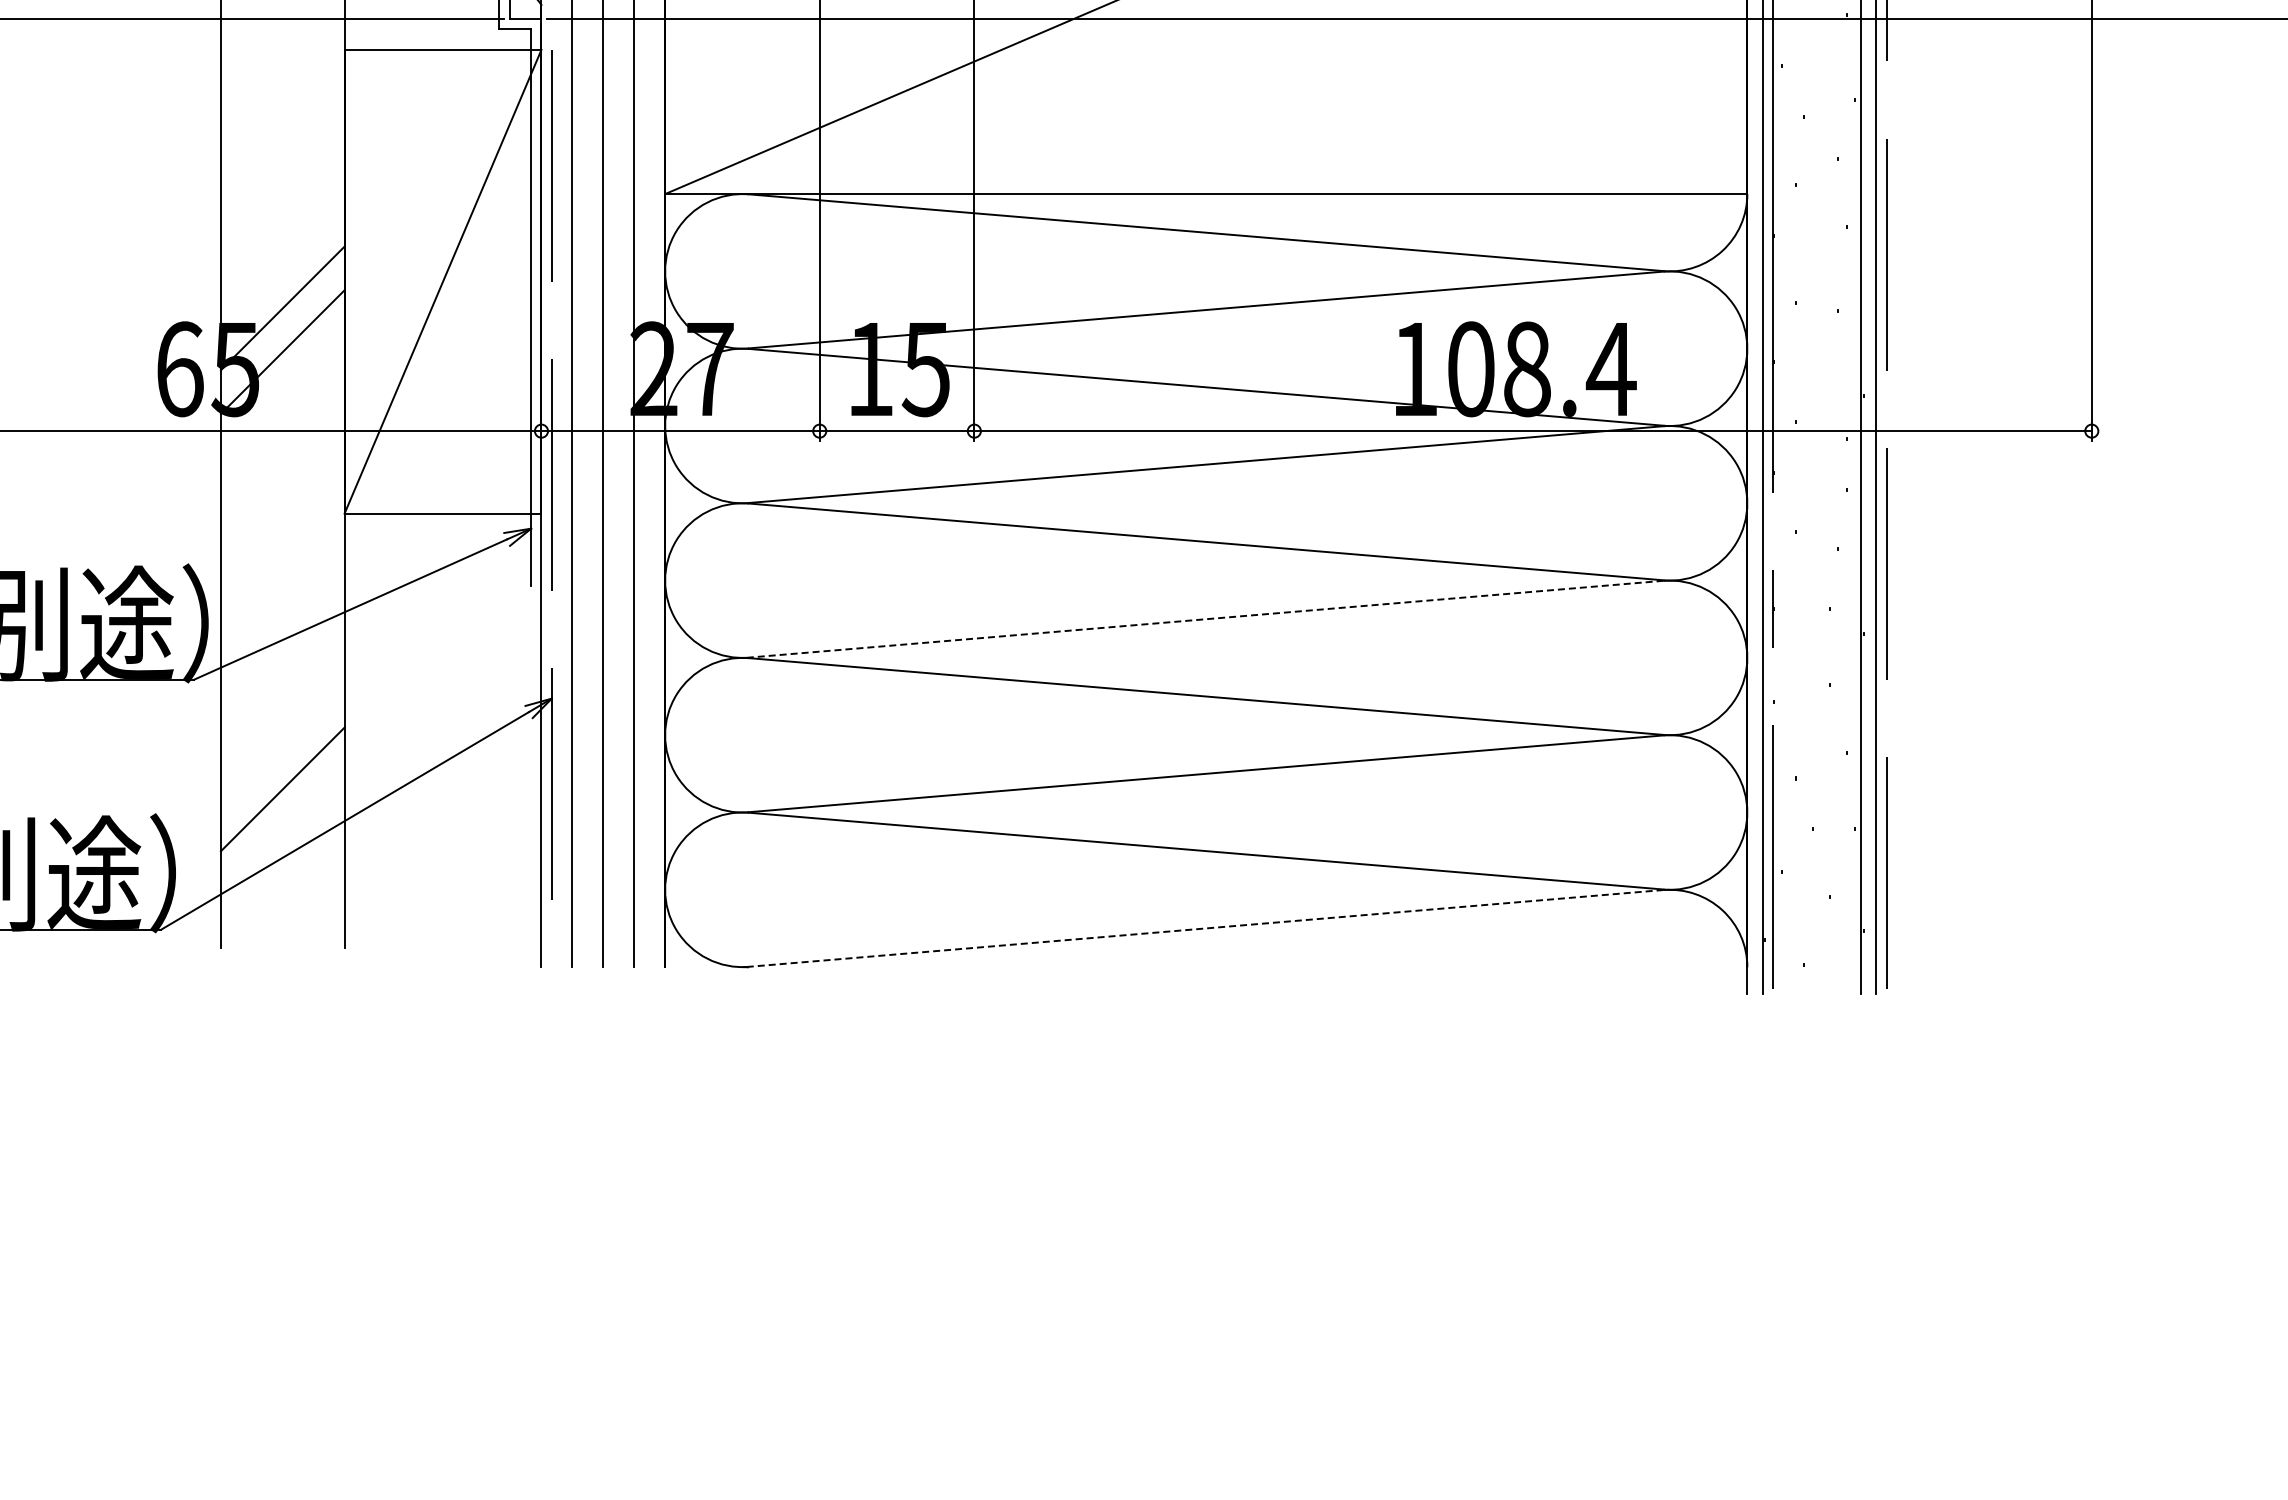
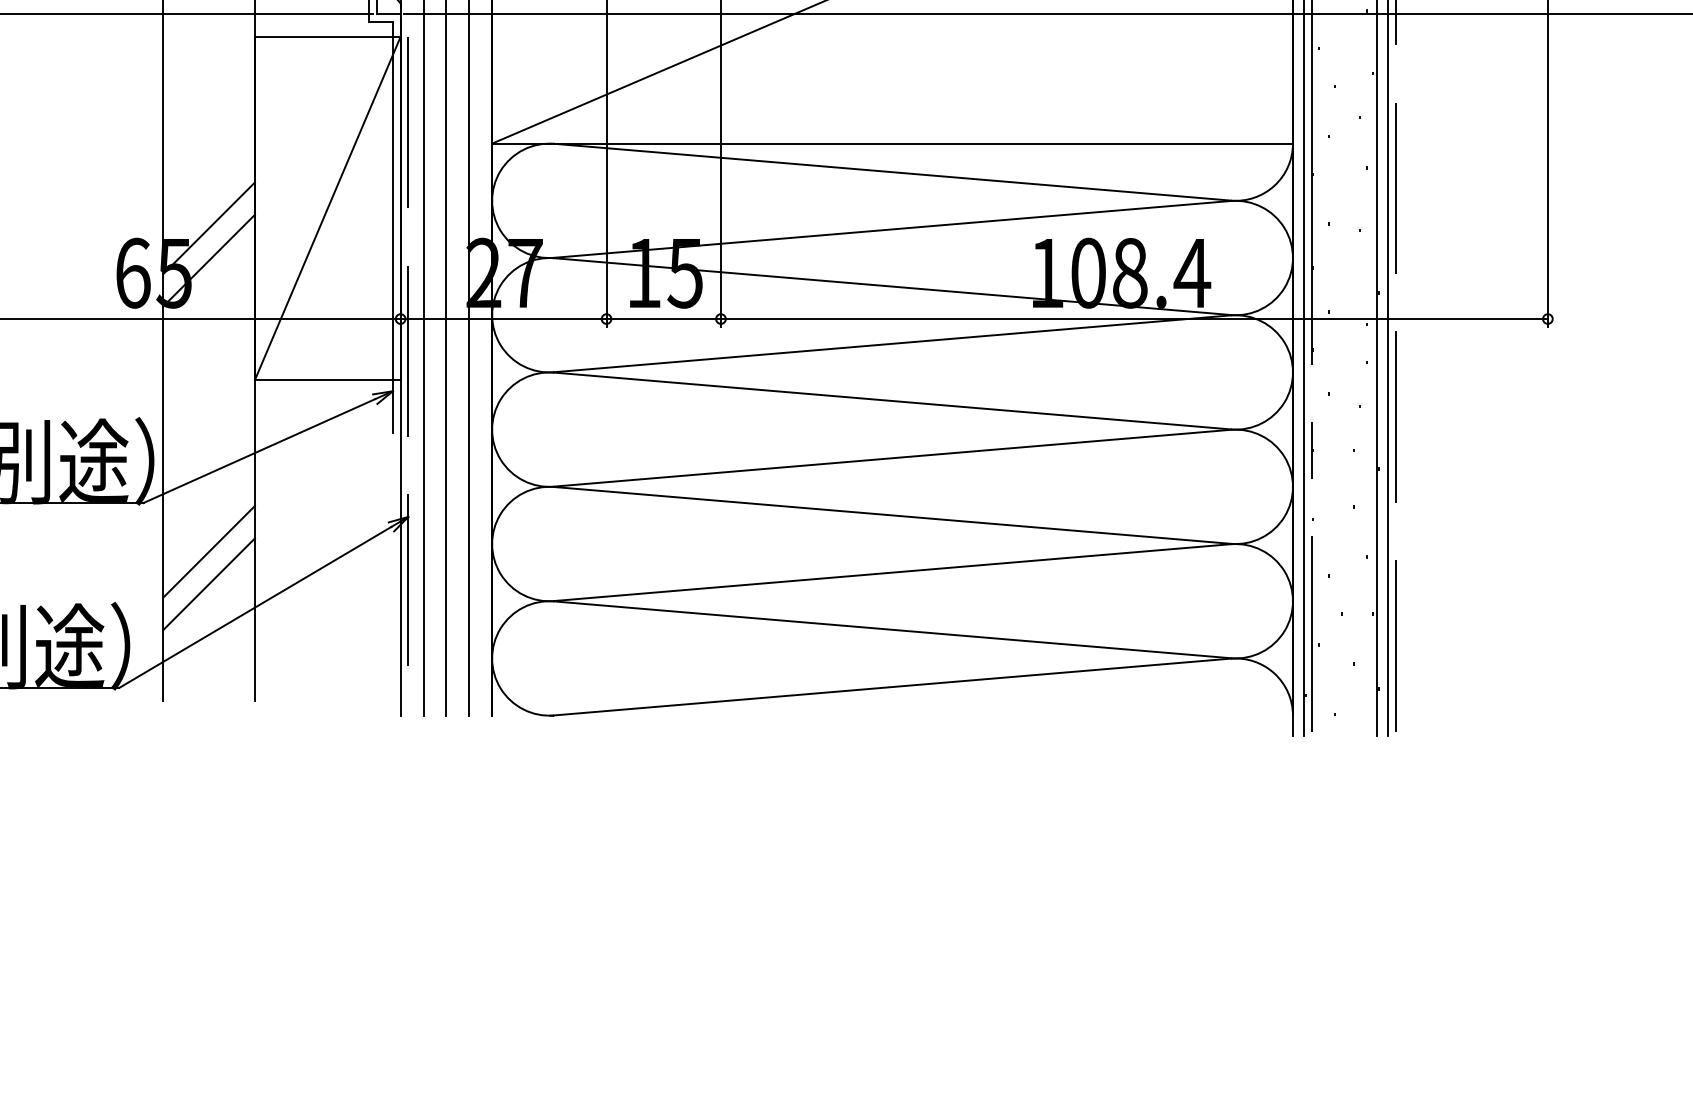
line: (1206, 619) -> (892, 458), dashed -> solid
line: (282, 745) -> (208, 551), added
line: (1206, 928) -> (892, 687), dashed -> solid

